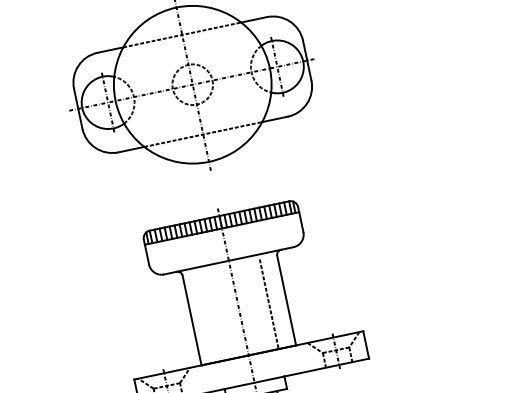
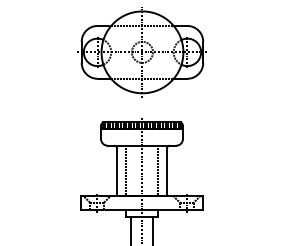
line: (209, 315) -> (126, 171), added

